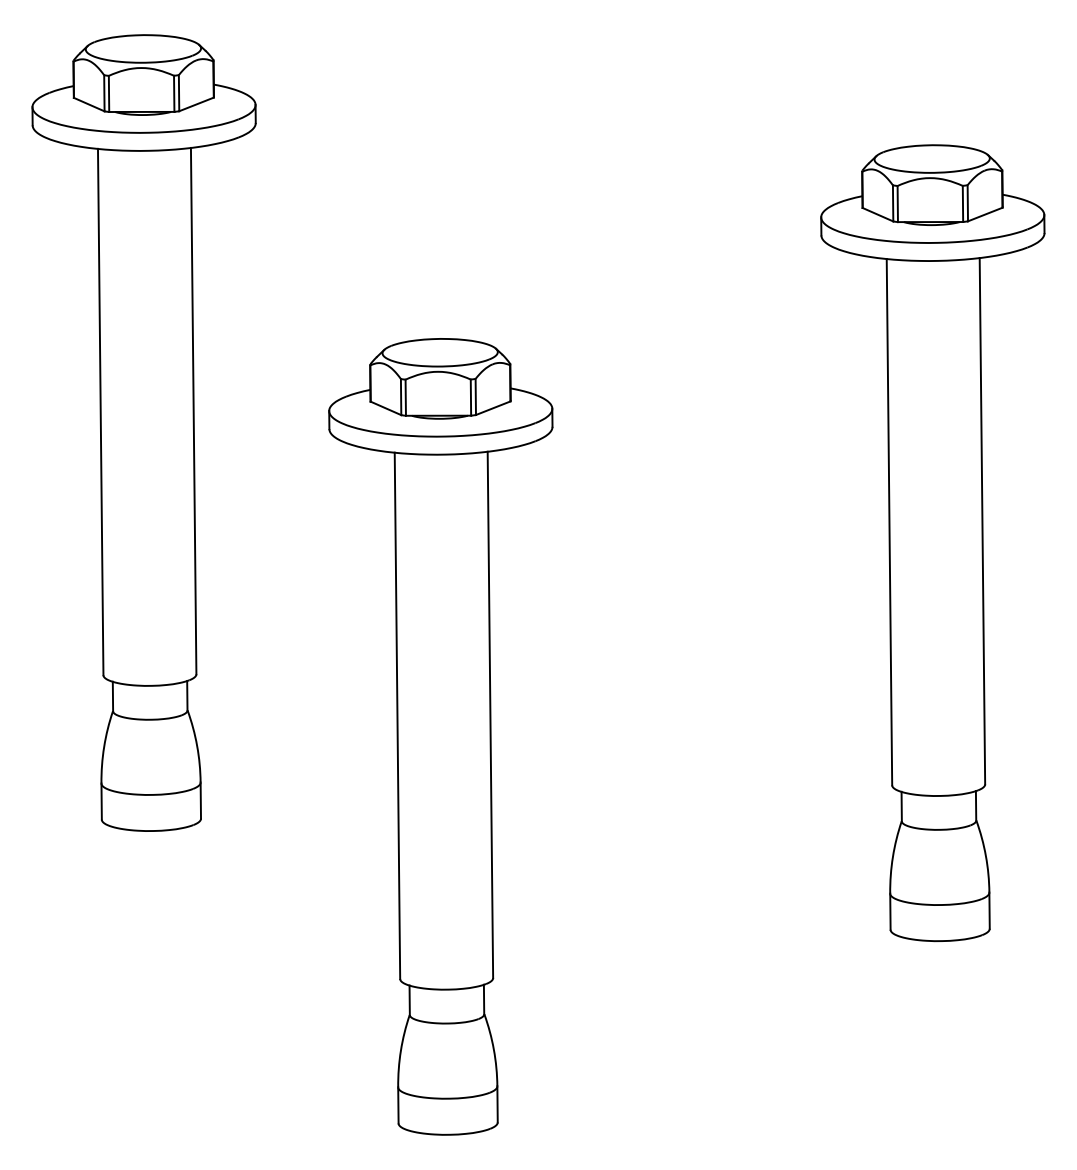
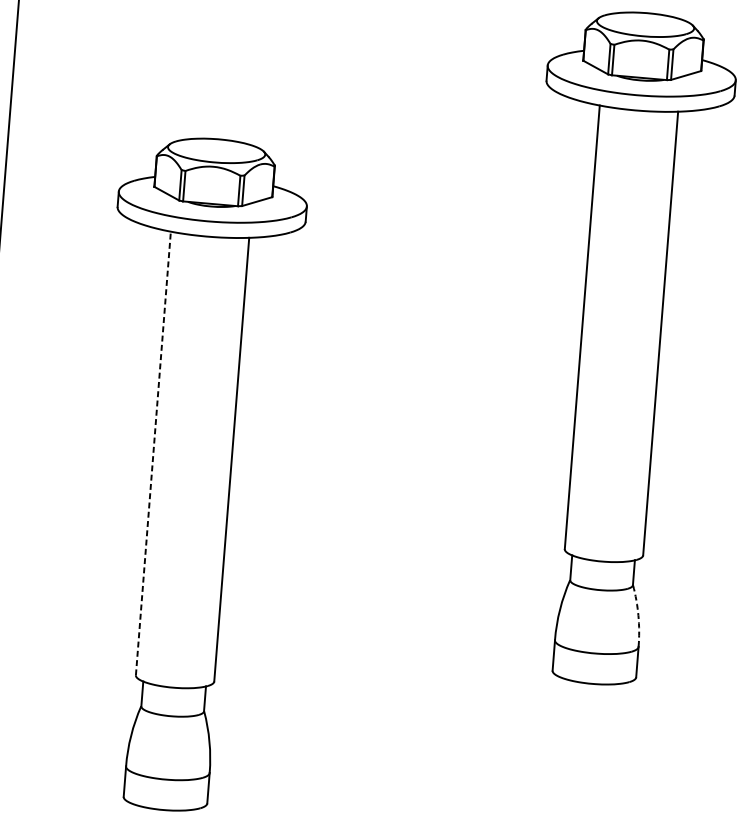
line: (397, 715) -> (153, 453), solid -> dashed
arc: (985, 856) -> (638, 616), solid -> dashed

